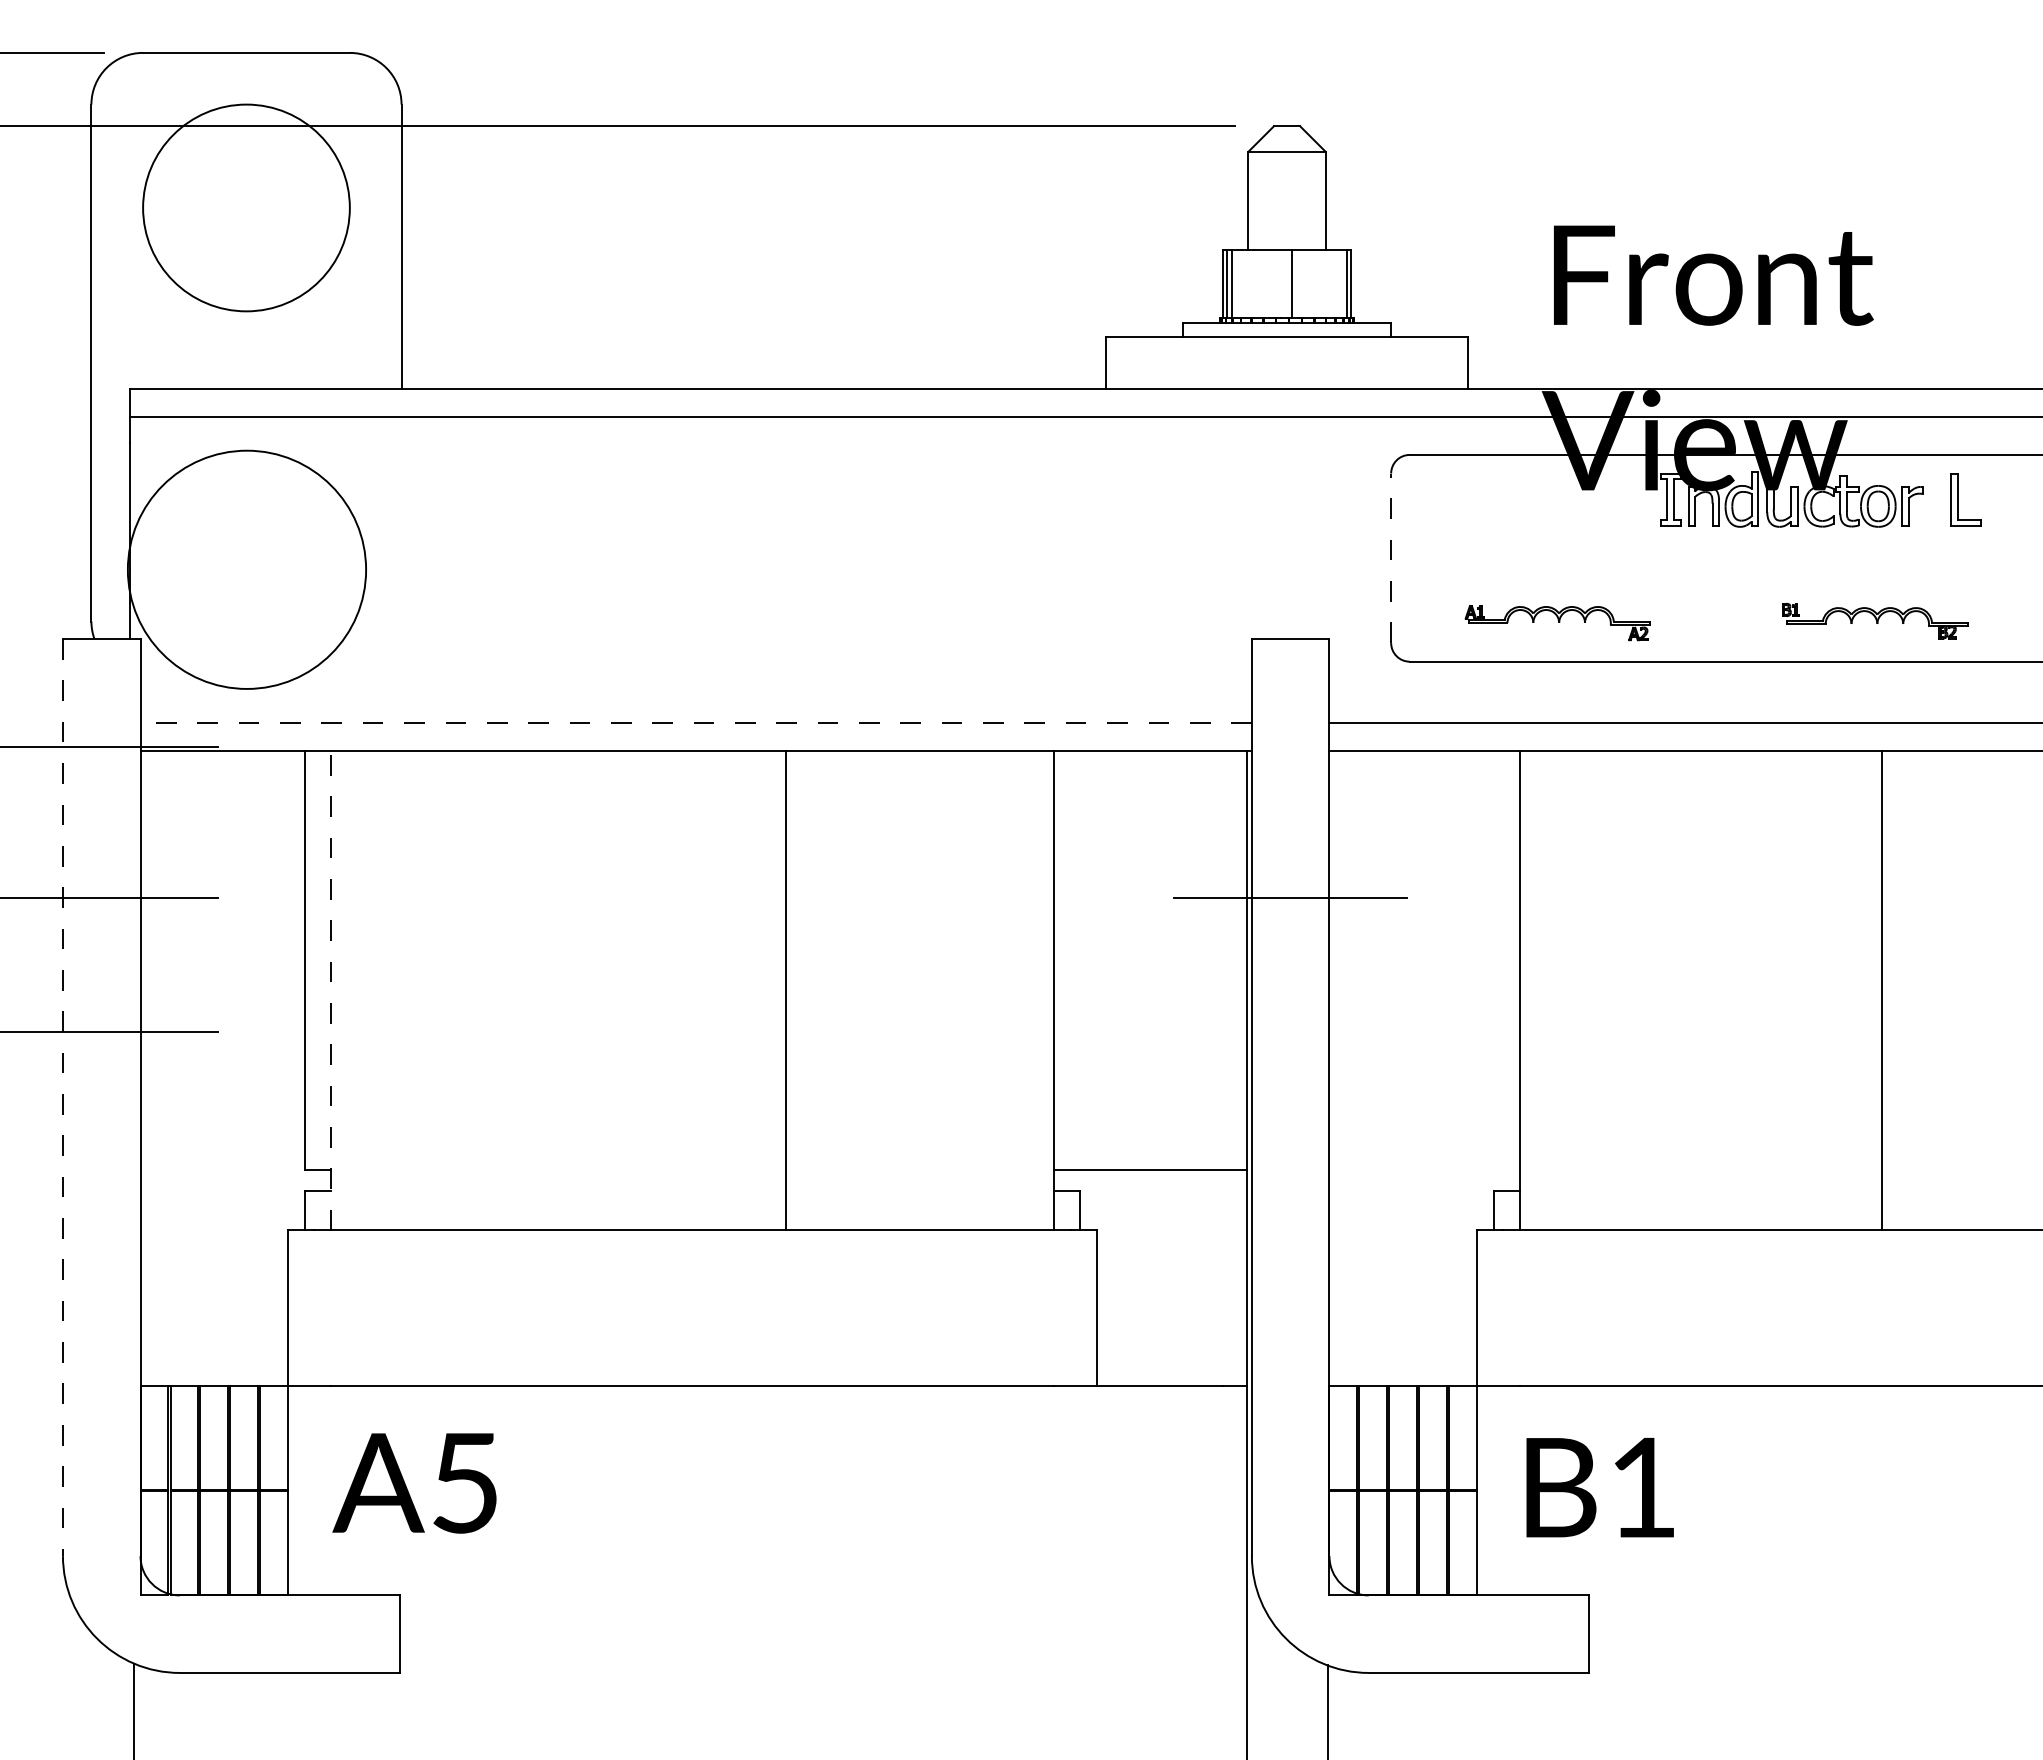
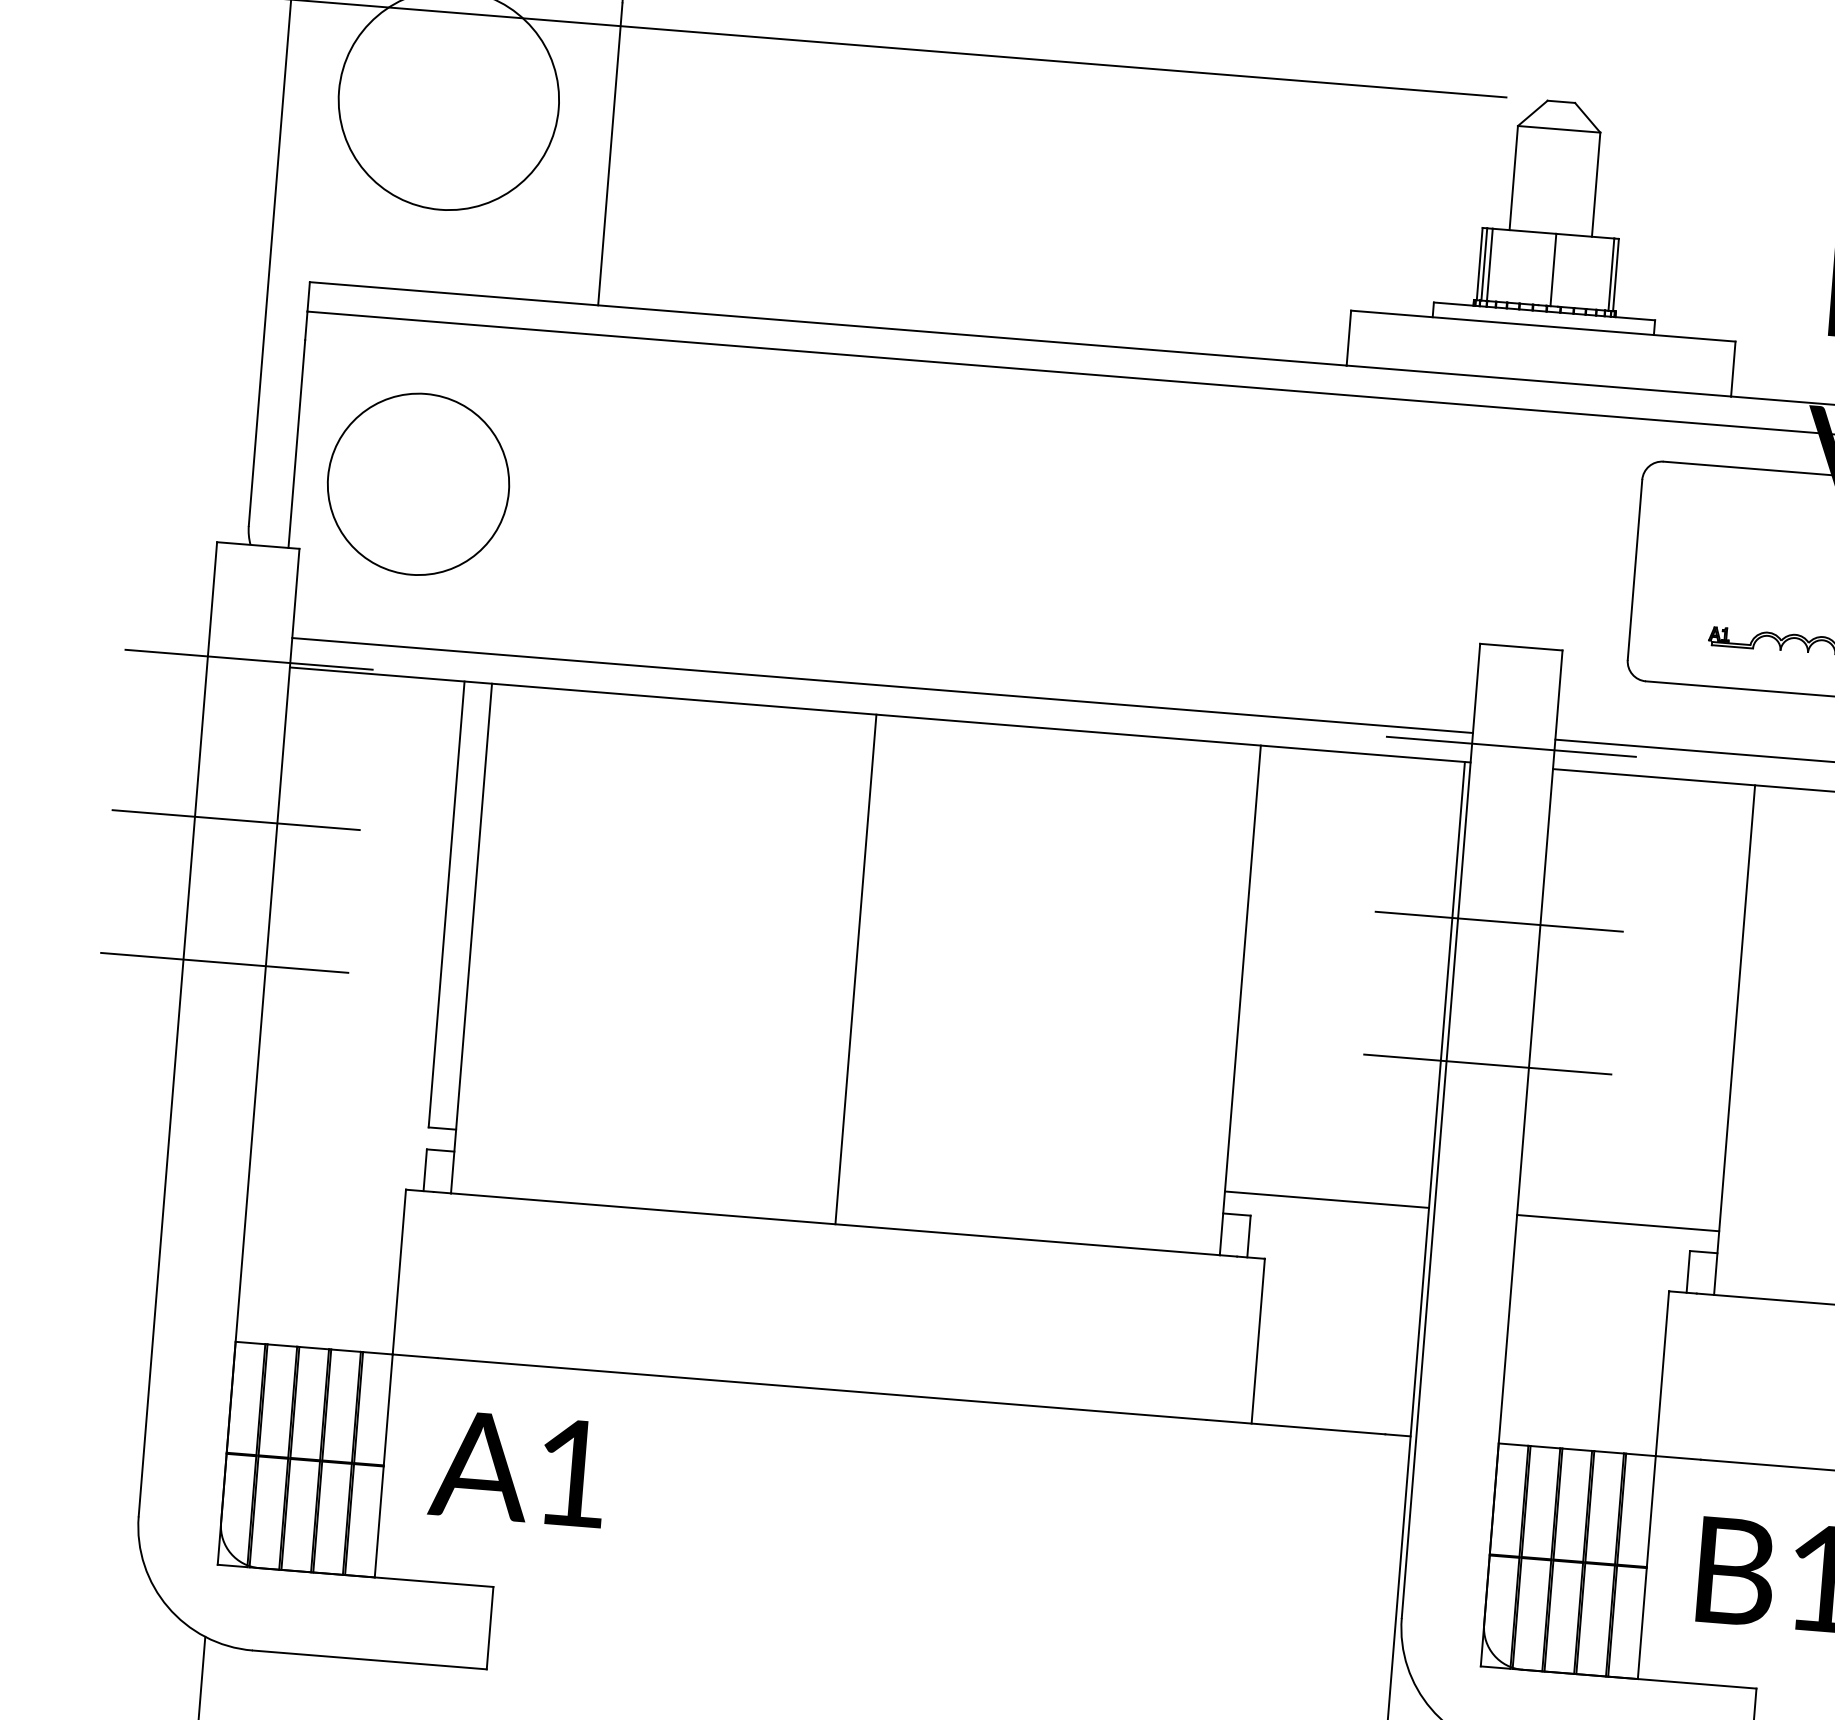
line: (1391, 558) -> (1635, 570), dashed -> solid
circle: (246, 569) -> (418, 483), size x0.71
line: (696, 723) -> (882, 686), dashed -> solid
line: (1288, 733) -> (1510, 747), added
line: (330, 990) -> (471, 938), dashed -> solid
line: (785, 990) -> (855, 969), moved
line: (1290, 1031) -> (1487, 1064), added
line: (62, 1097) -> (177, 1029), dashed -> solid
line: (1424, 1170) -> (1618, 1223), added
text: (464, 1483) -> (571, 1473), A5 -> A1

